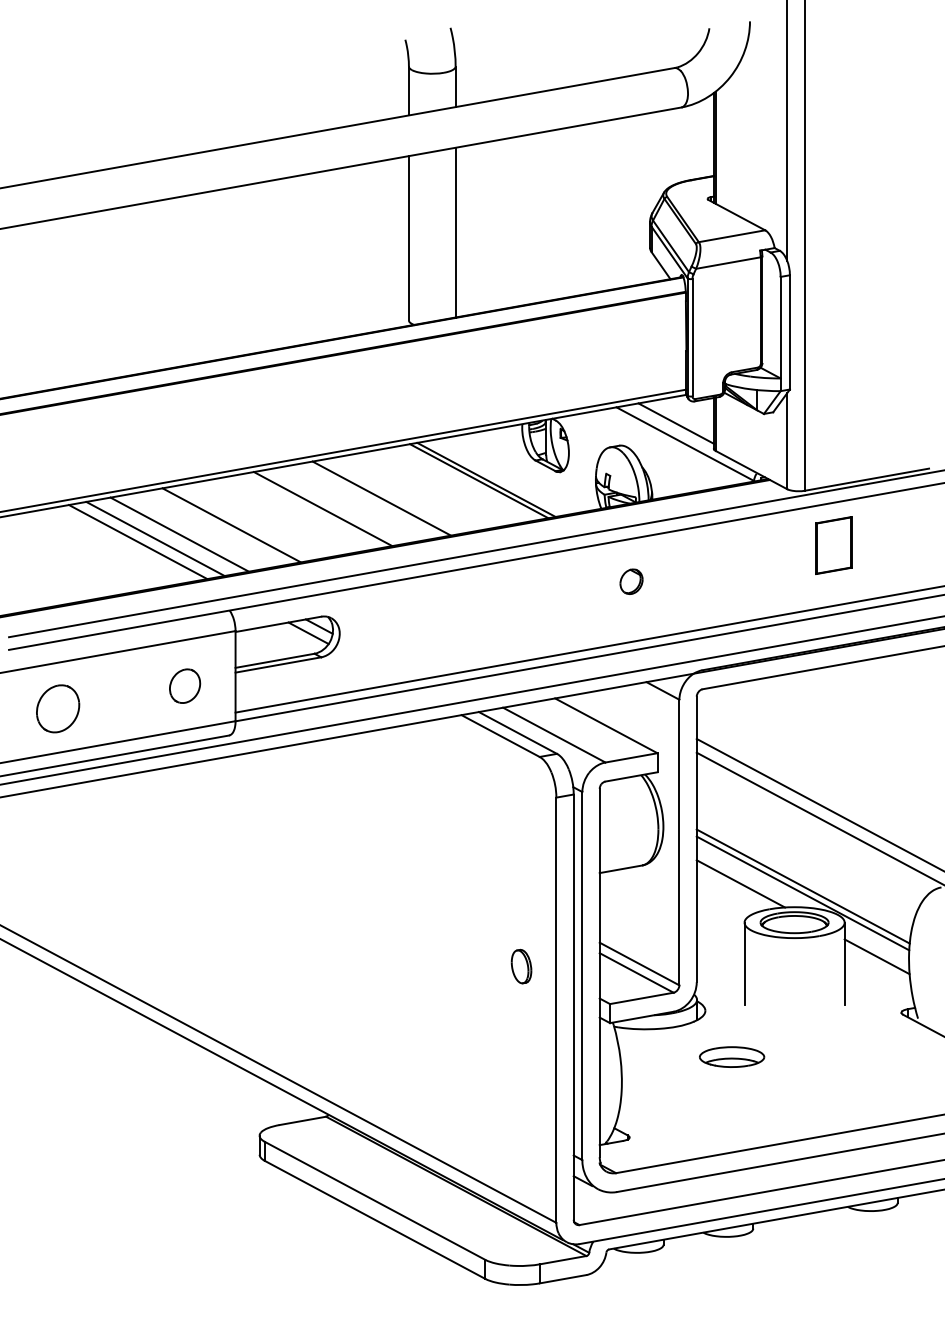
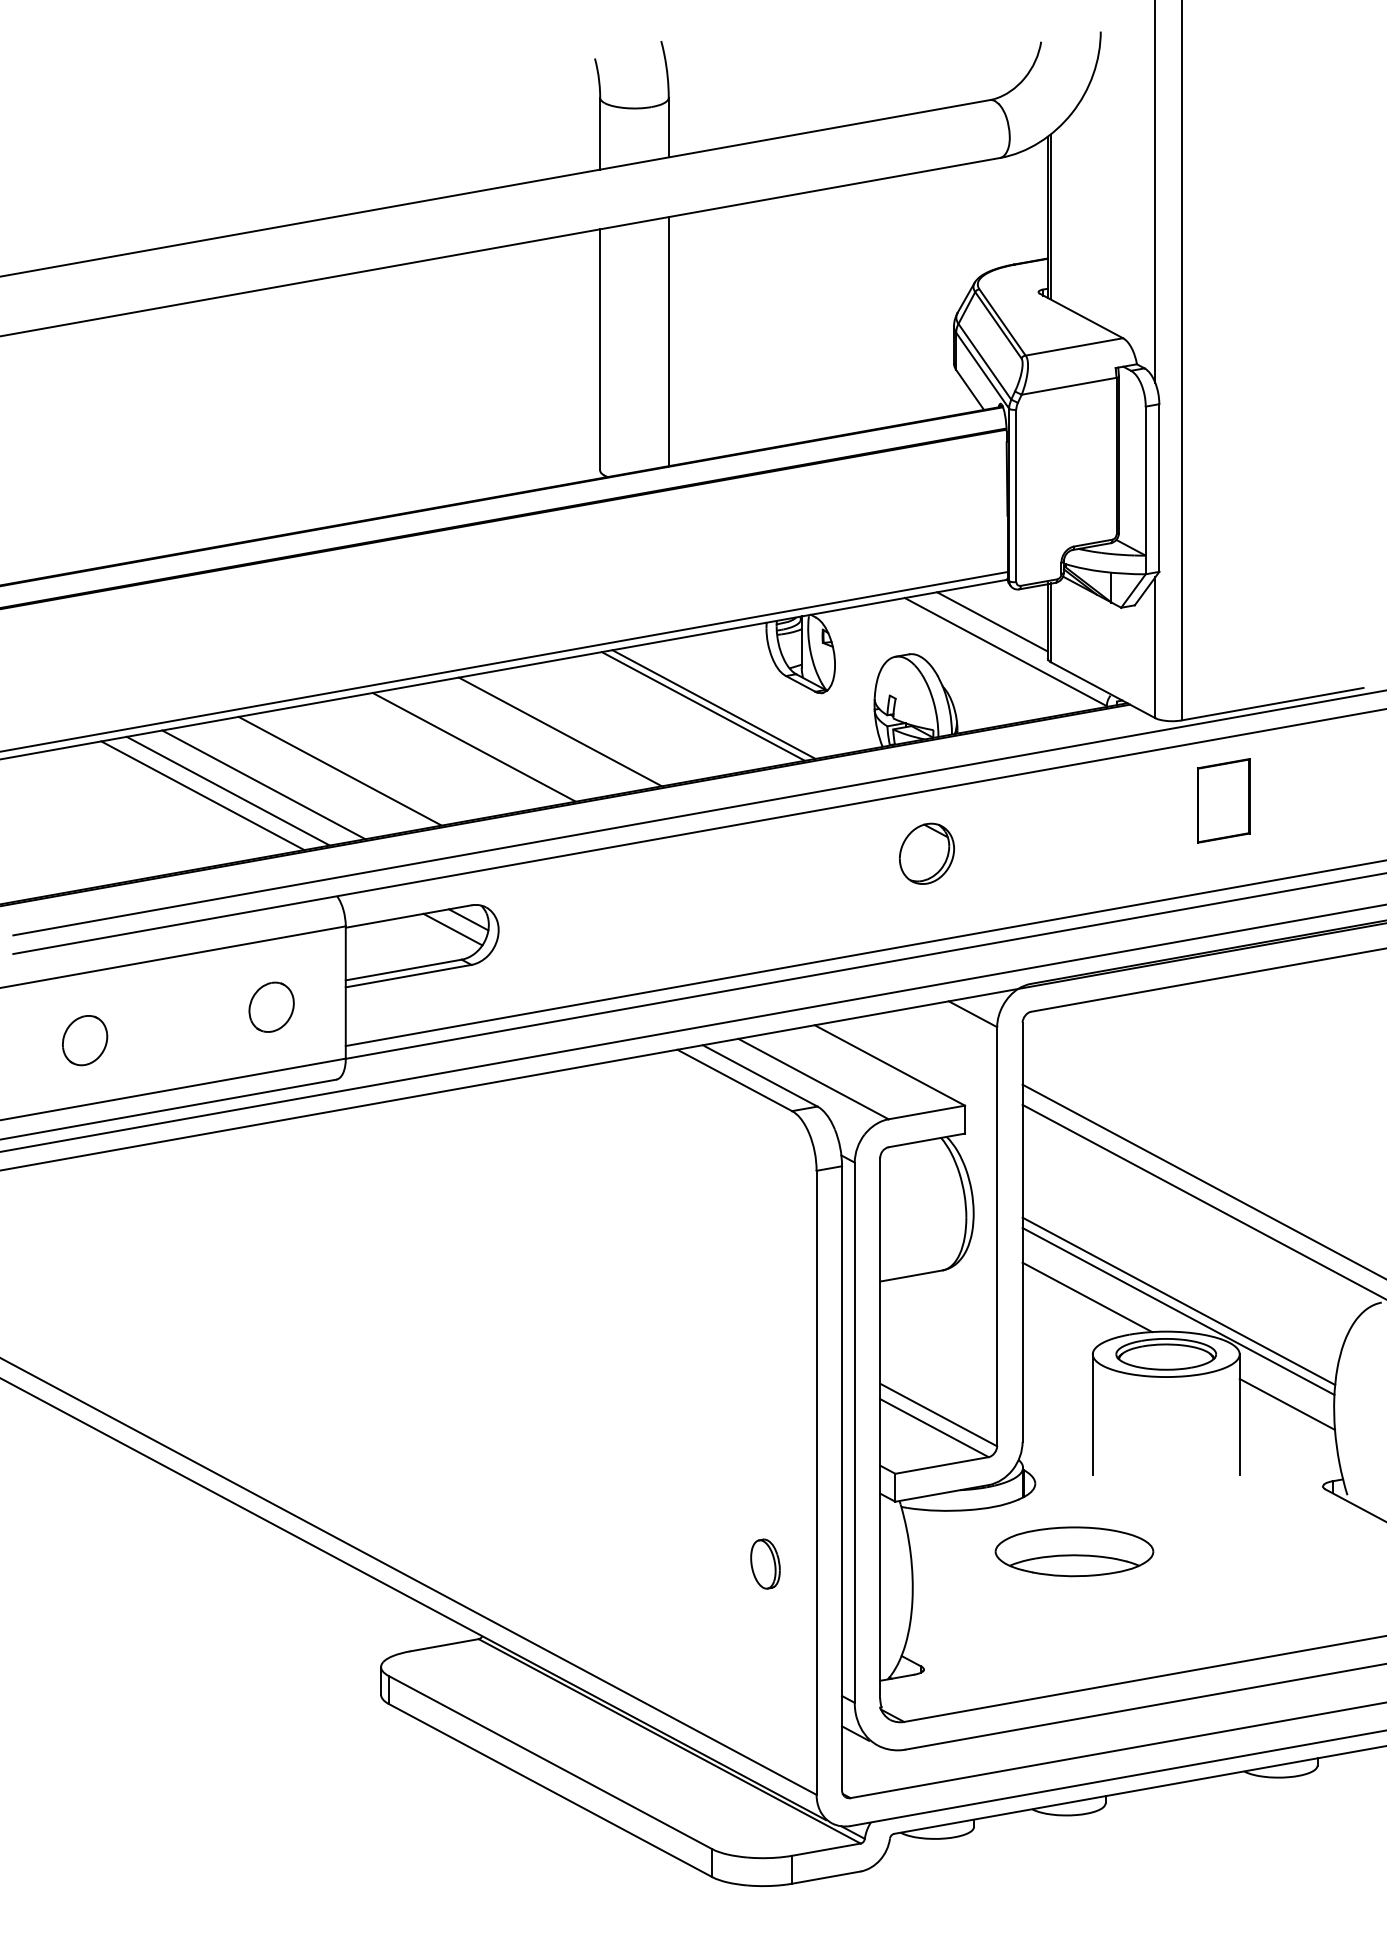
part: (631, 581) -> (926, 853), size x1.67
part: (57, 708) -> (84, 1040), size x0.71
part: (521, 966) -> (765, 1563), moved
part: (731, 1056) -> (1073, 1550), size x1.67

